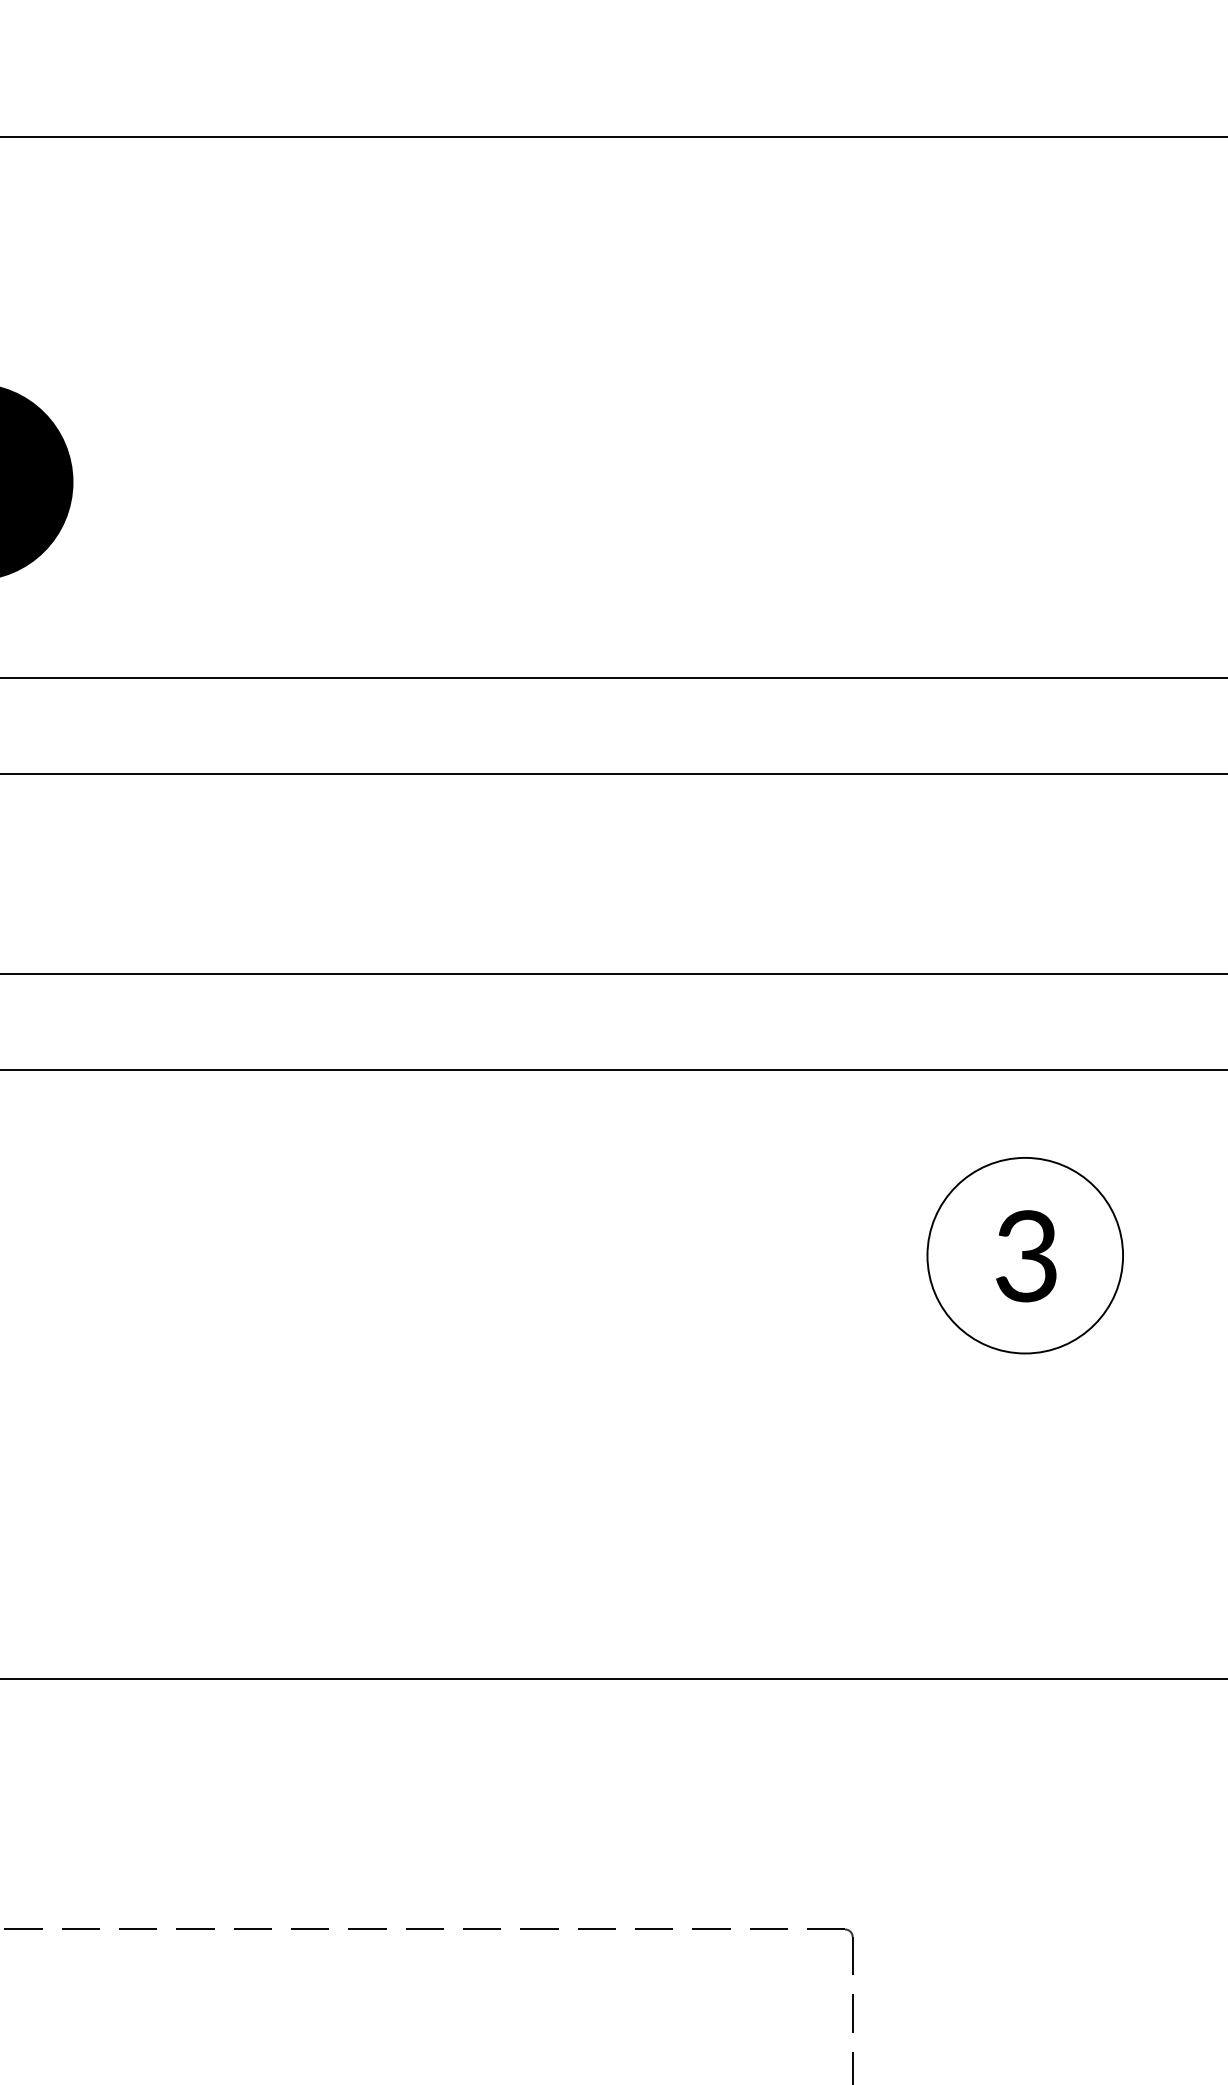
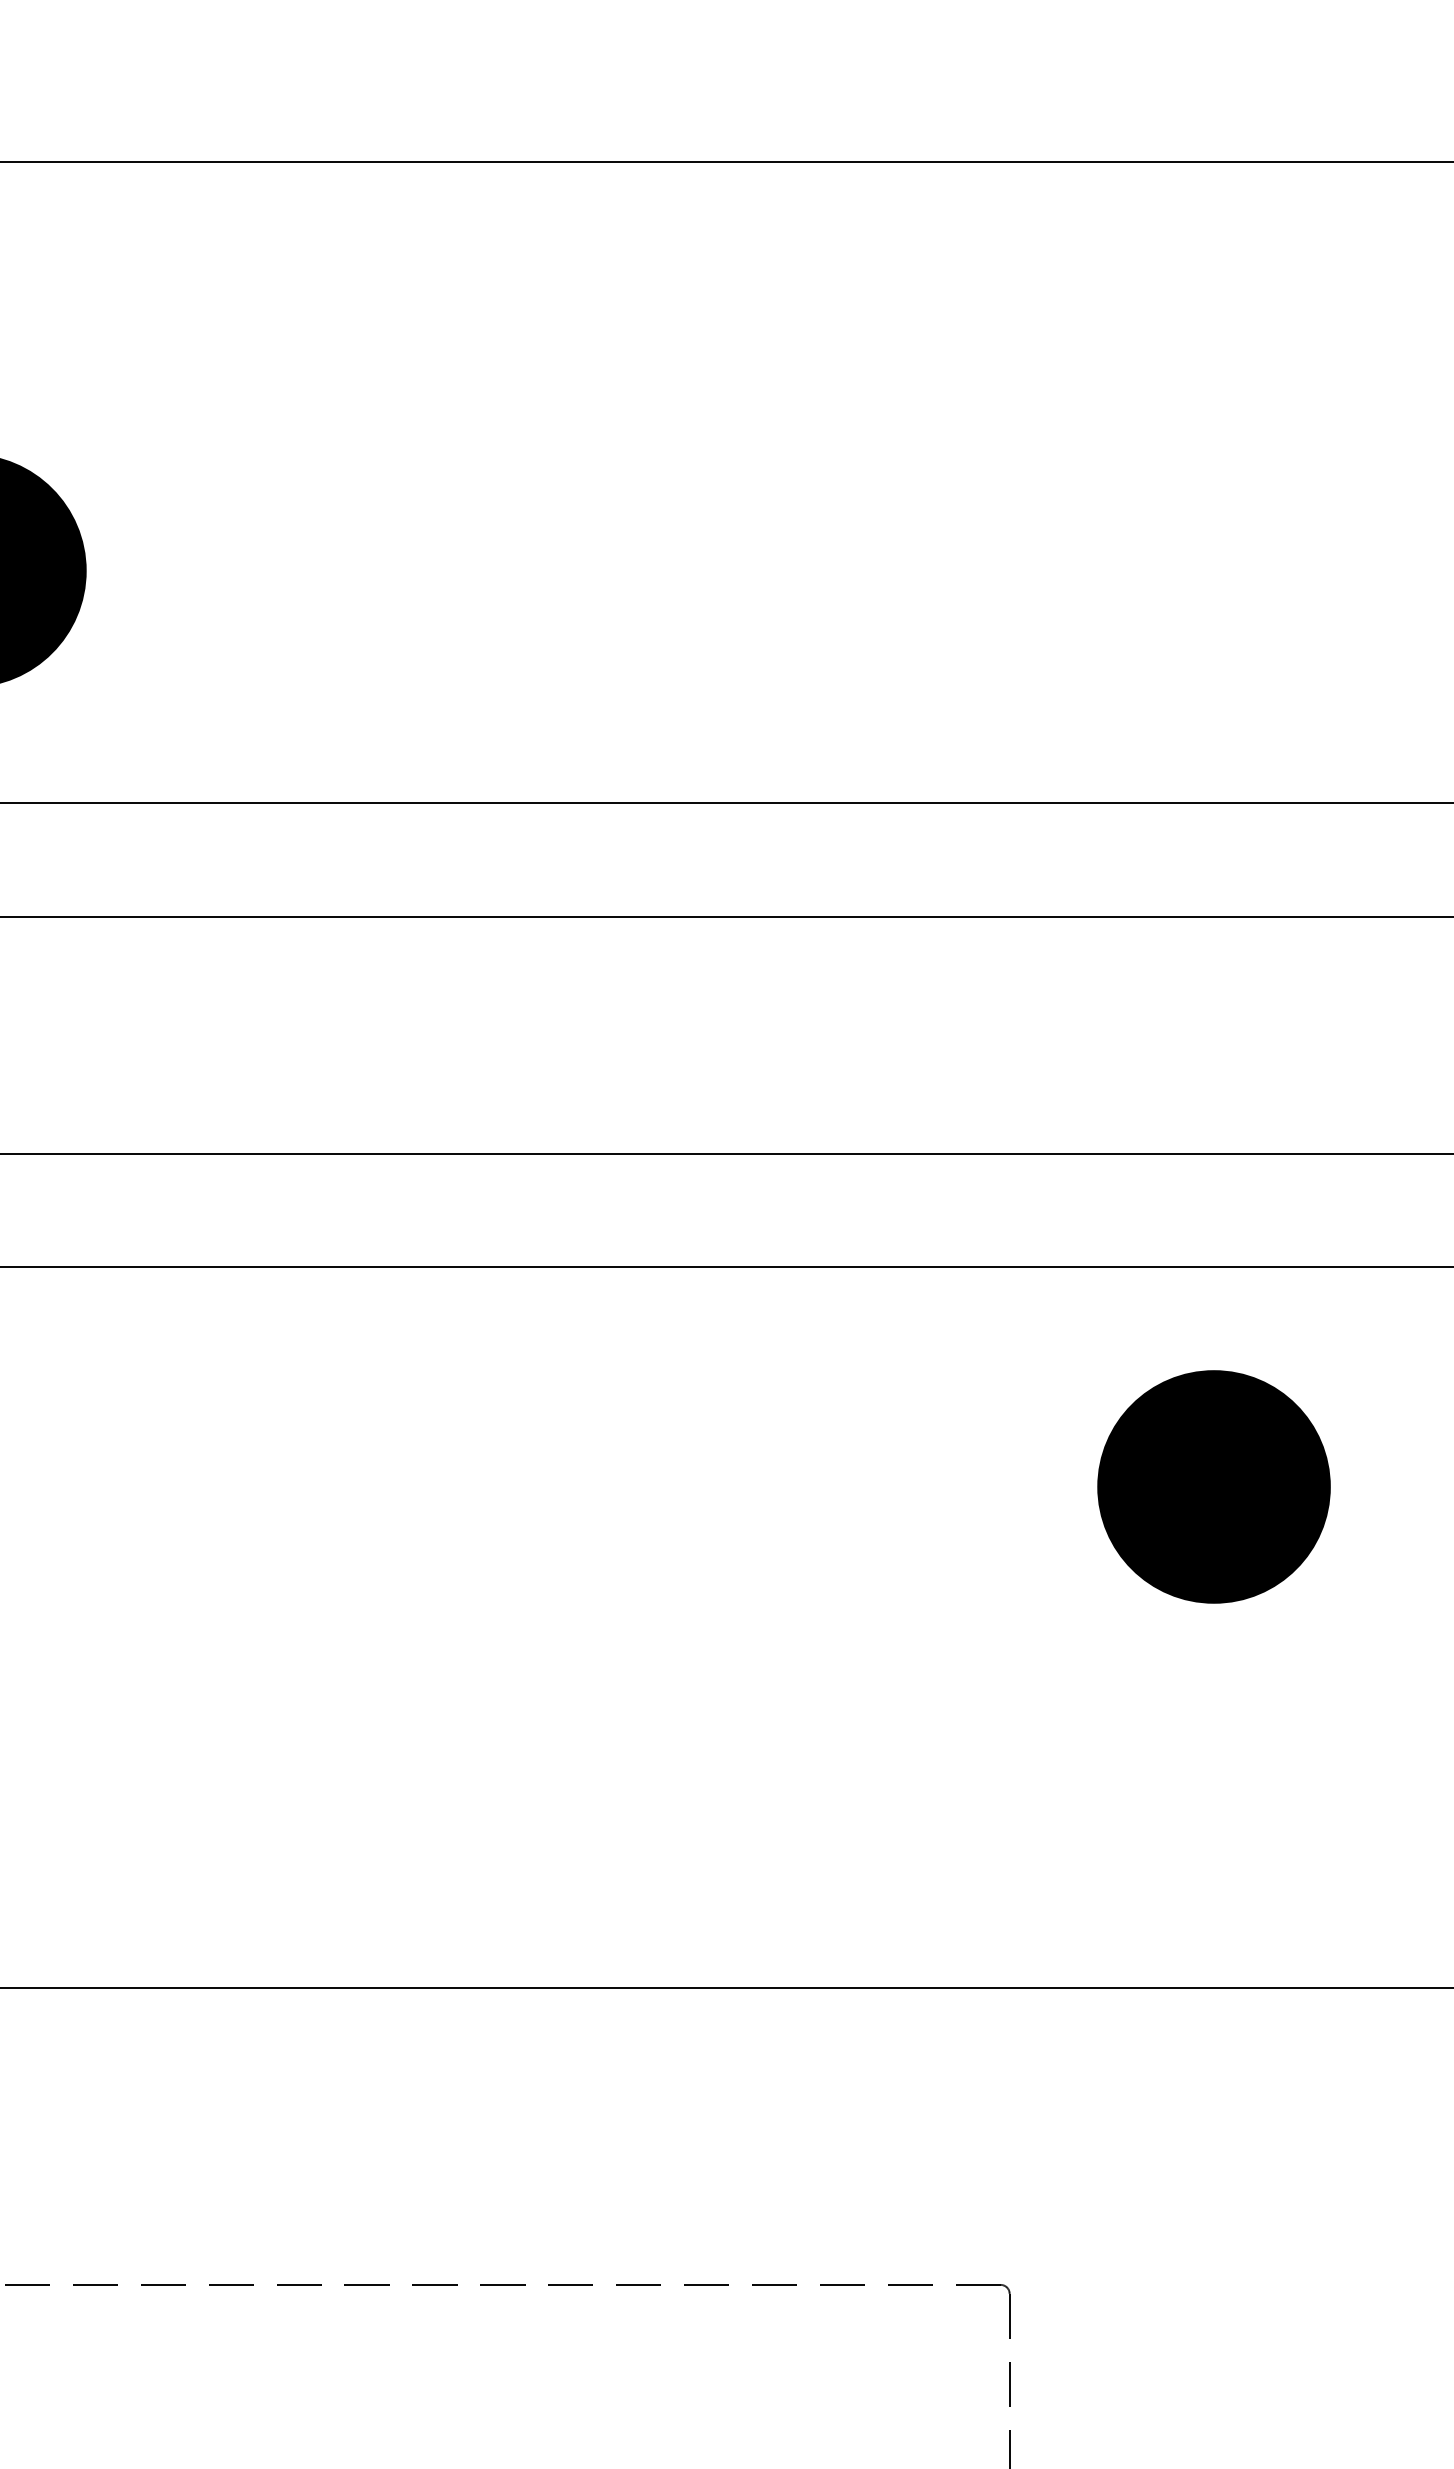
fill: (1024, 1255) -> (1213, 1486), added

